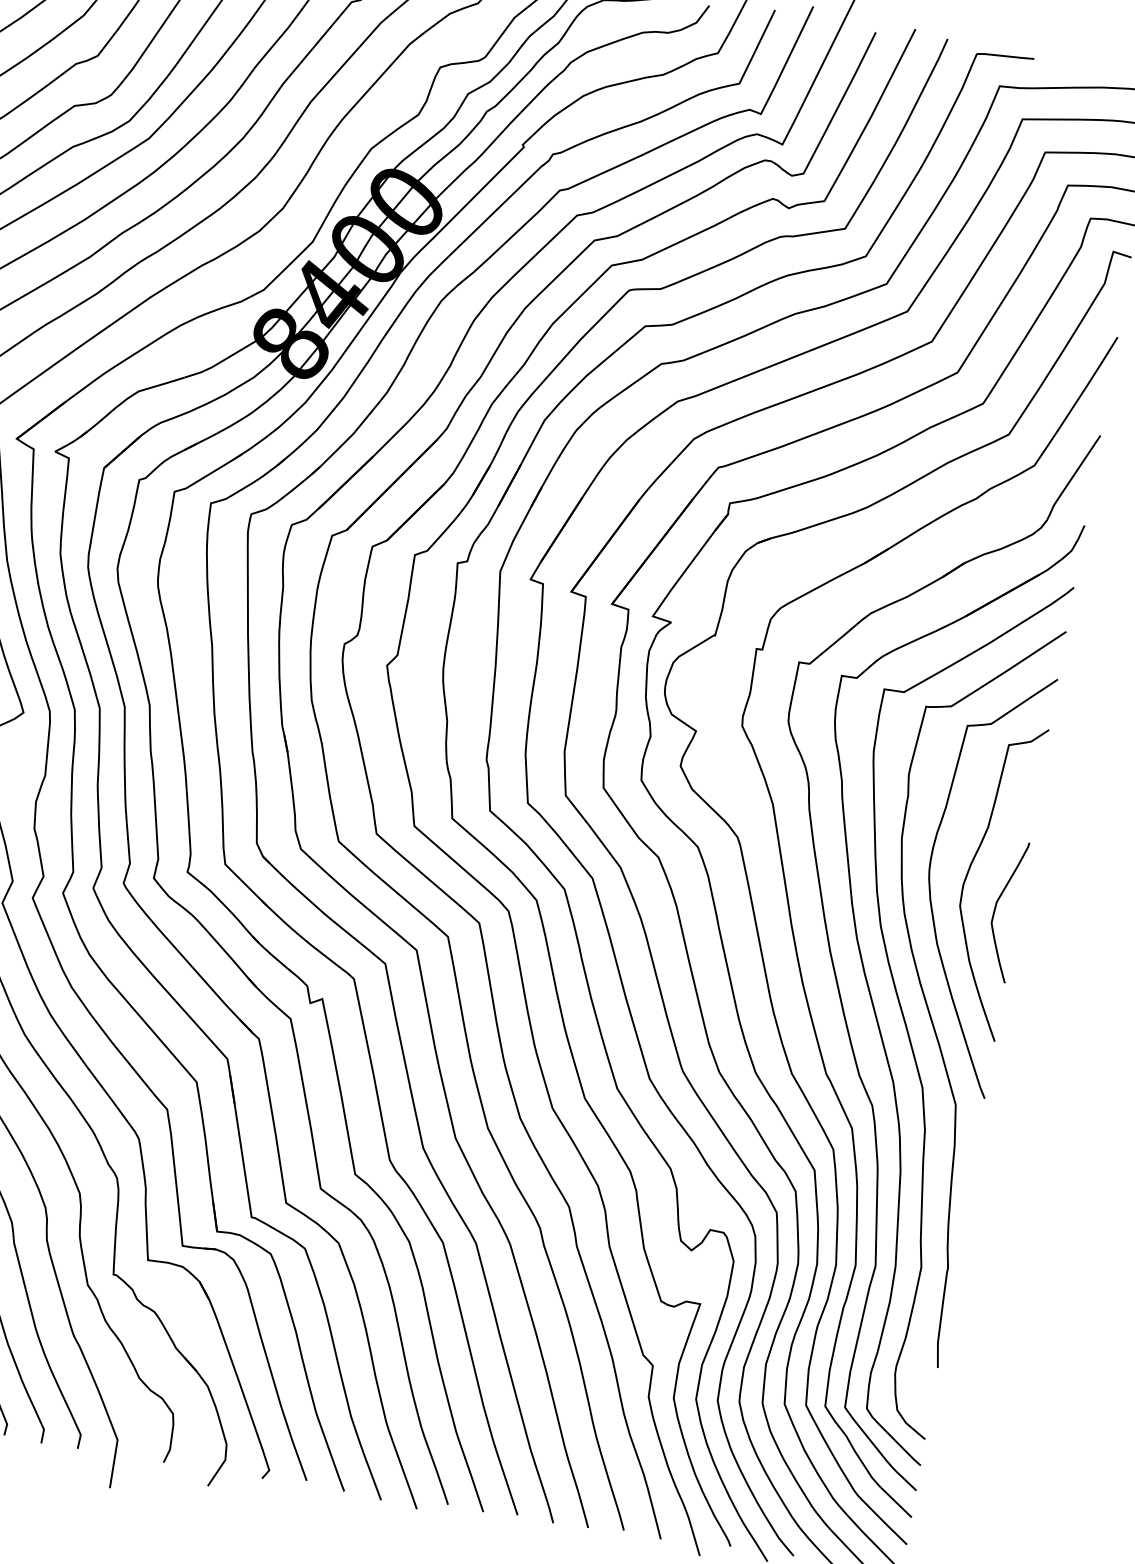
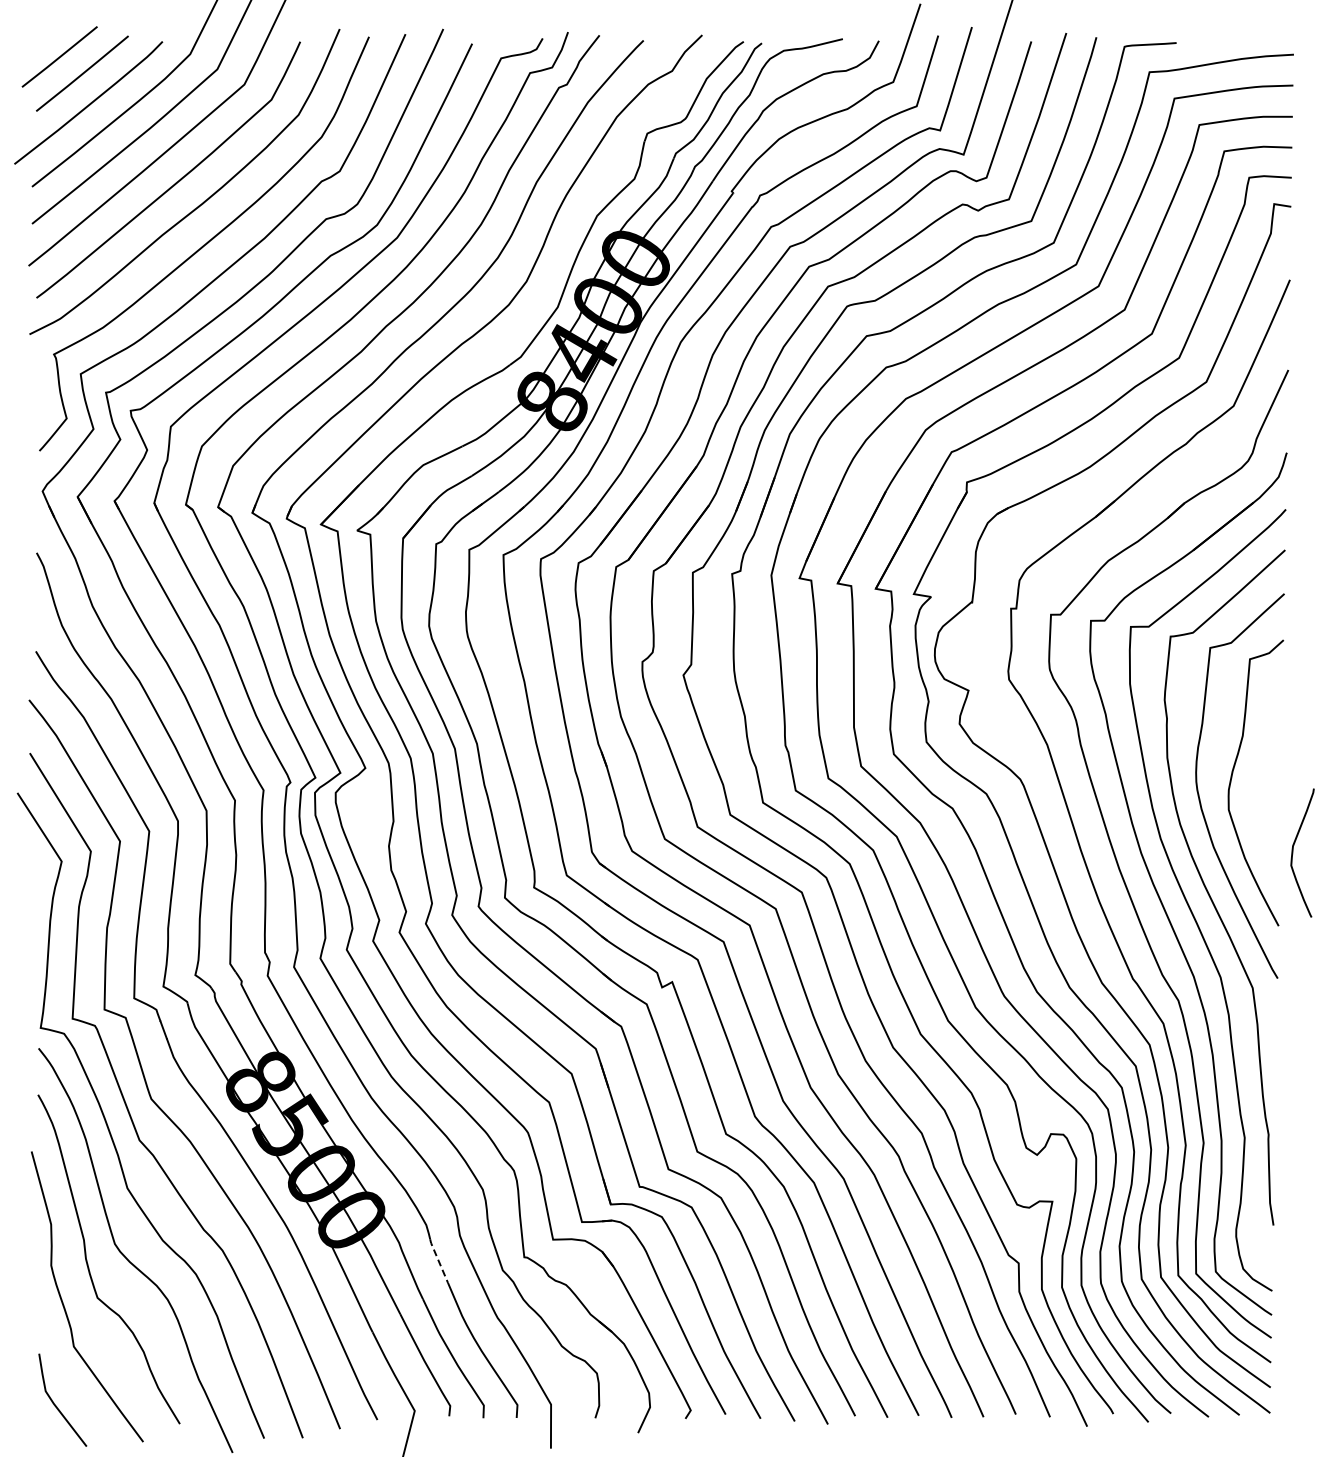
curve: (996, 909) -> (1293, 852), moved
line: (19, 1263) -> (438, 1260), solid -> dashed

